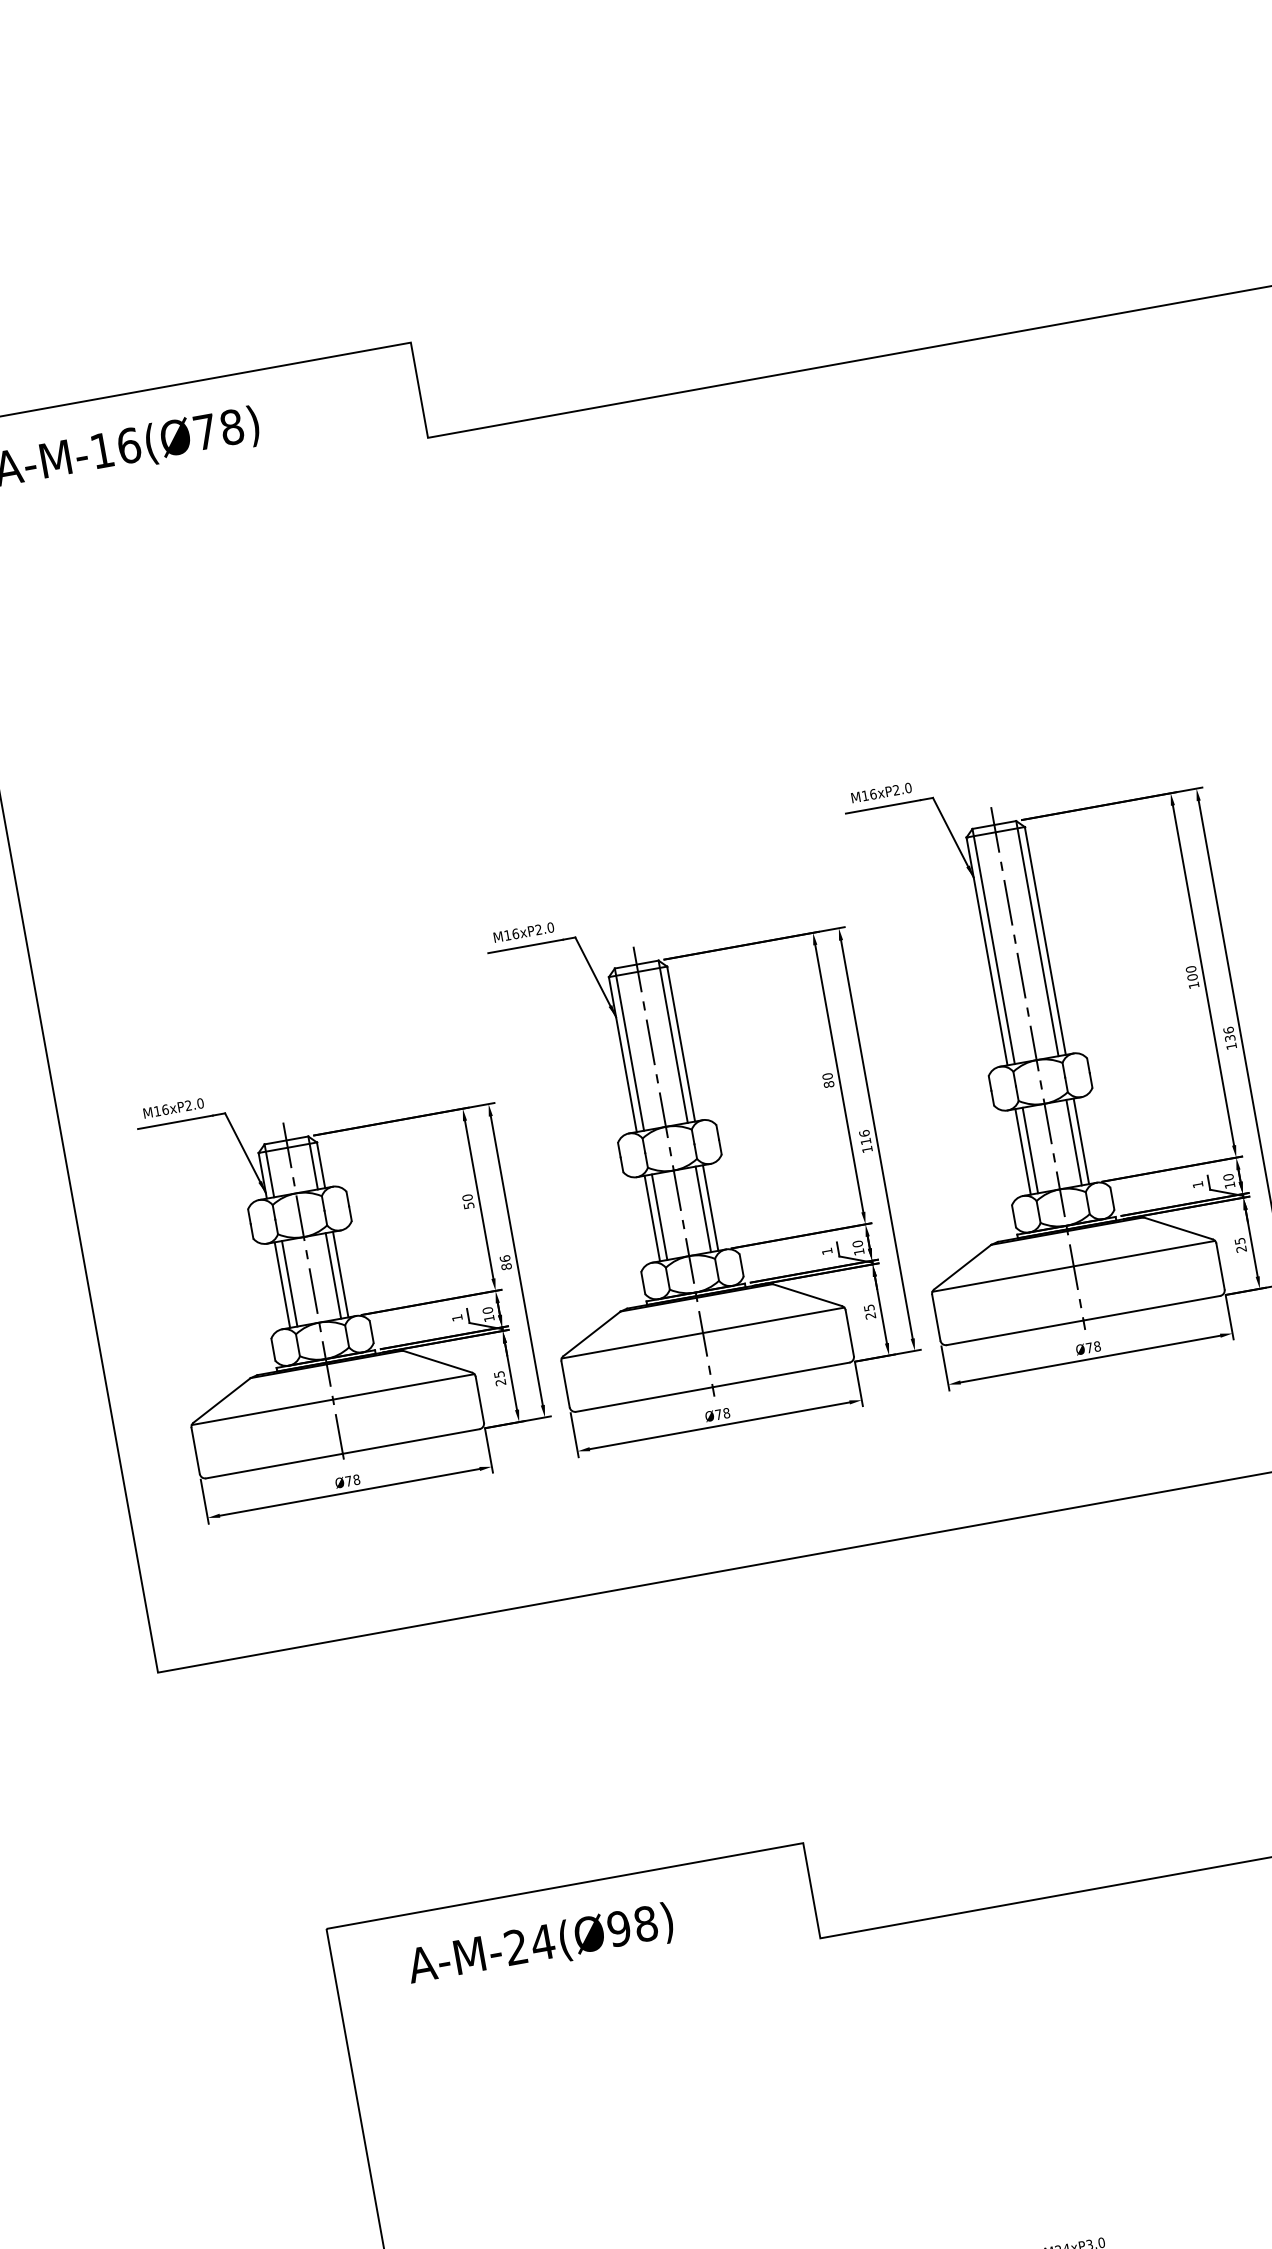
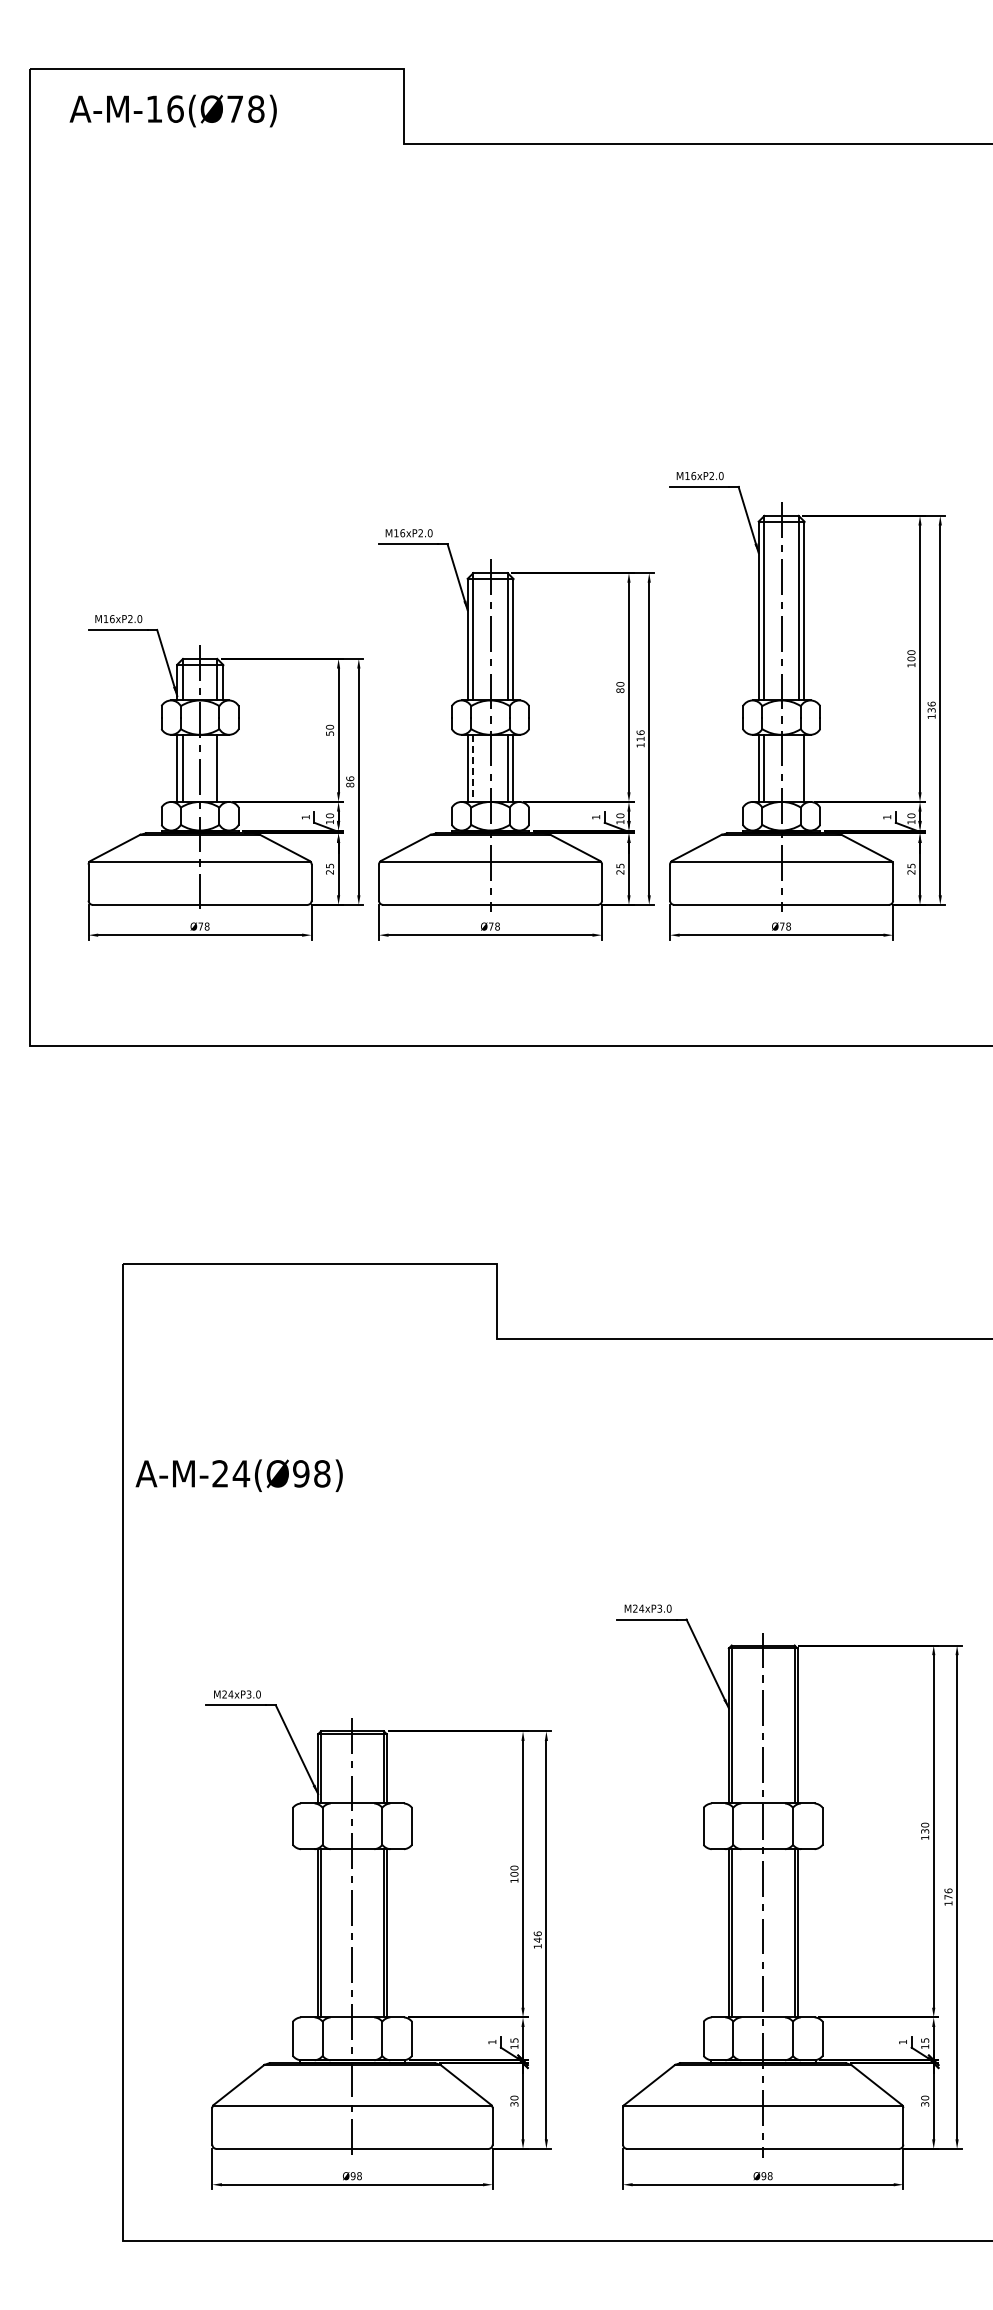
line: (1073, 1141) -> (798, 767), removed
line: (659, 1217) -> (473, 768), solid -> dashed
line: (341, 1273) -> (223, 767), removed
text: (539, 1945) -> (238, 1475), moved

